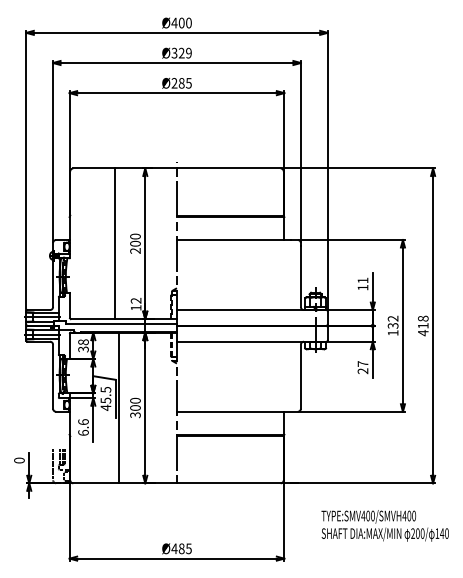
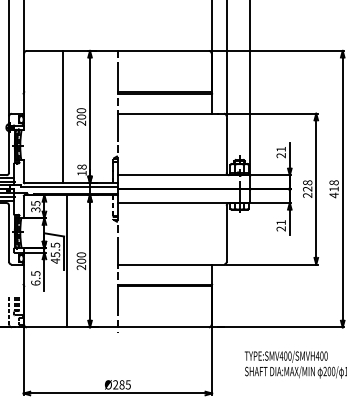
text: (362, 287) -> (280, 155), 11 -> 21
text: (135, 300) -> (81, 166), 12 -> 18
text: (392, 325) -> (307, 188), 132 -> 228
text: (83, 342) -> (35, 203), 38 -> 35
text: (362, 363) -> (280, 222), 27 -> 21
text: (135, 415) -> (81, 267), 300 -> 200
text: (83, 422) -> (35, 273), 6.6 -> 6.5
text: (174, 548) -> (115, 384), Ø485 -> Ø285

